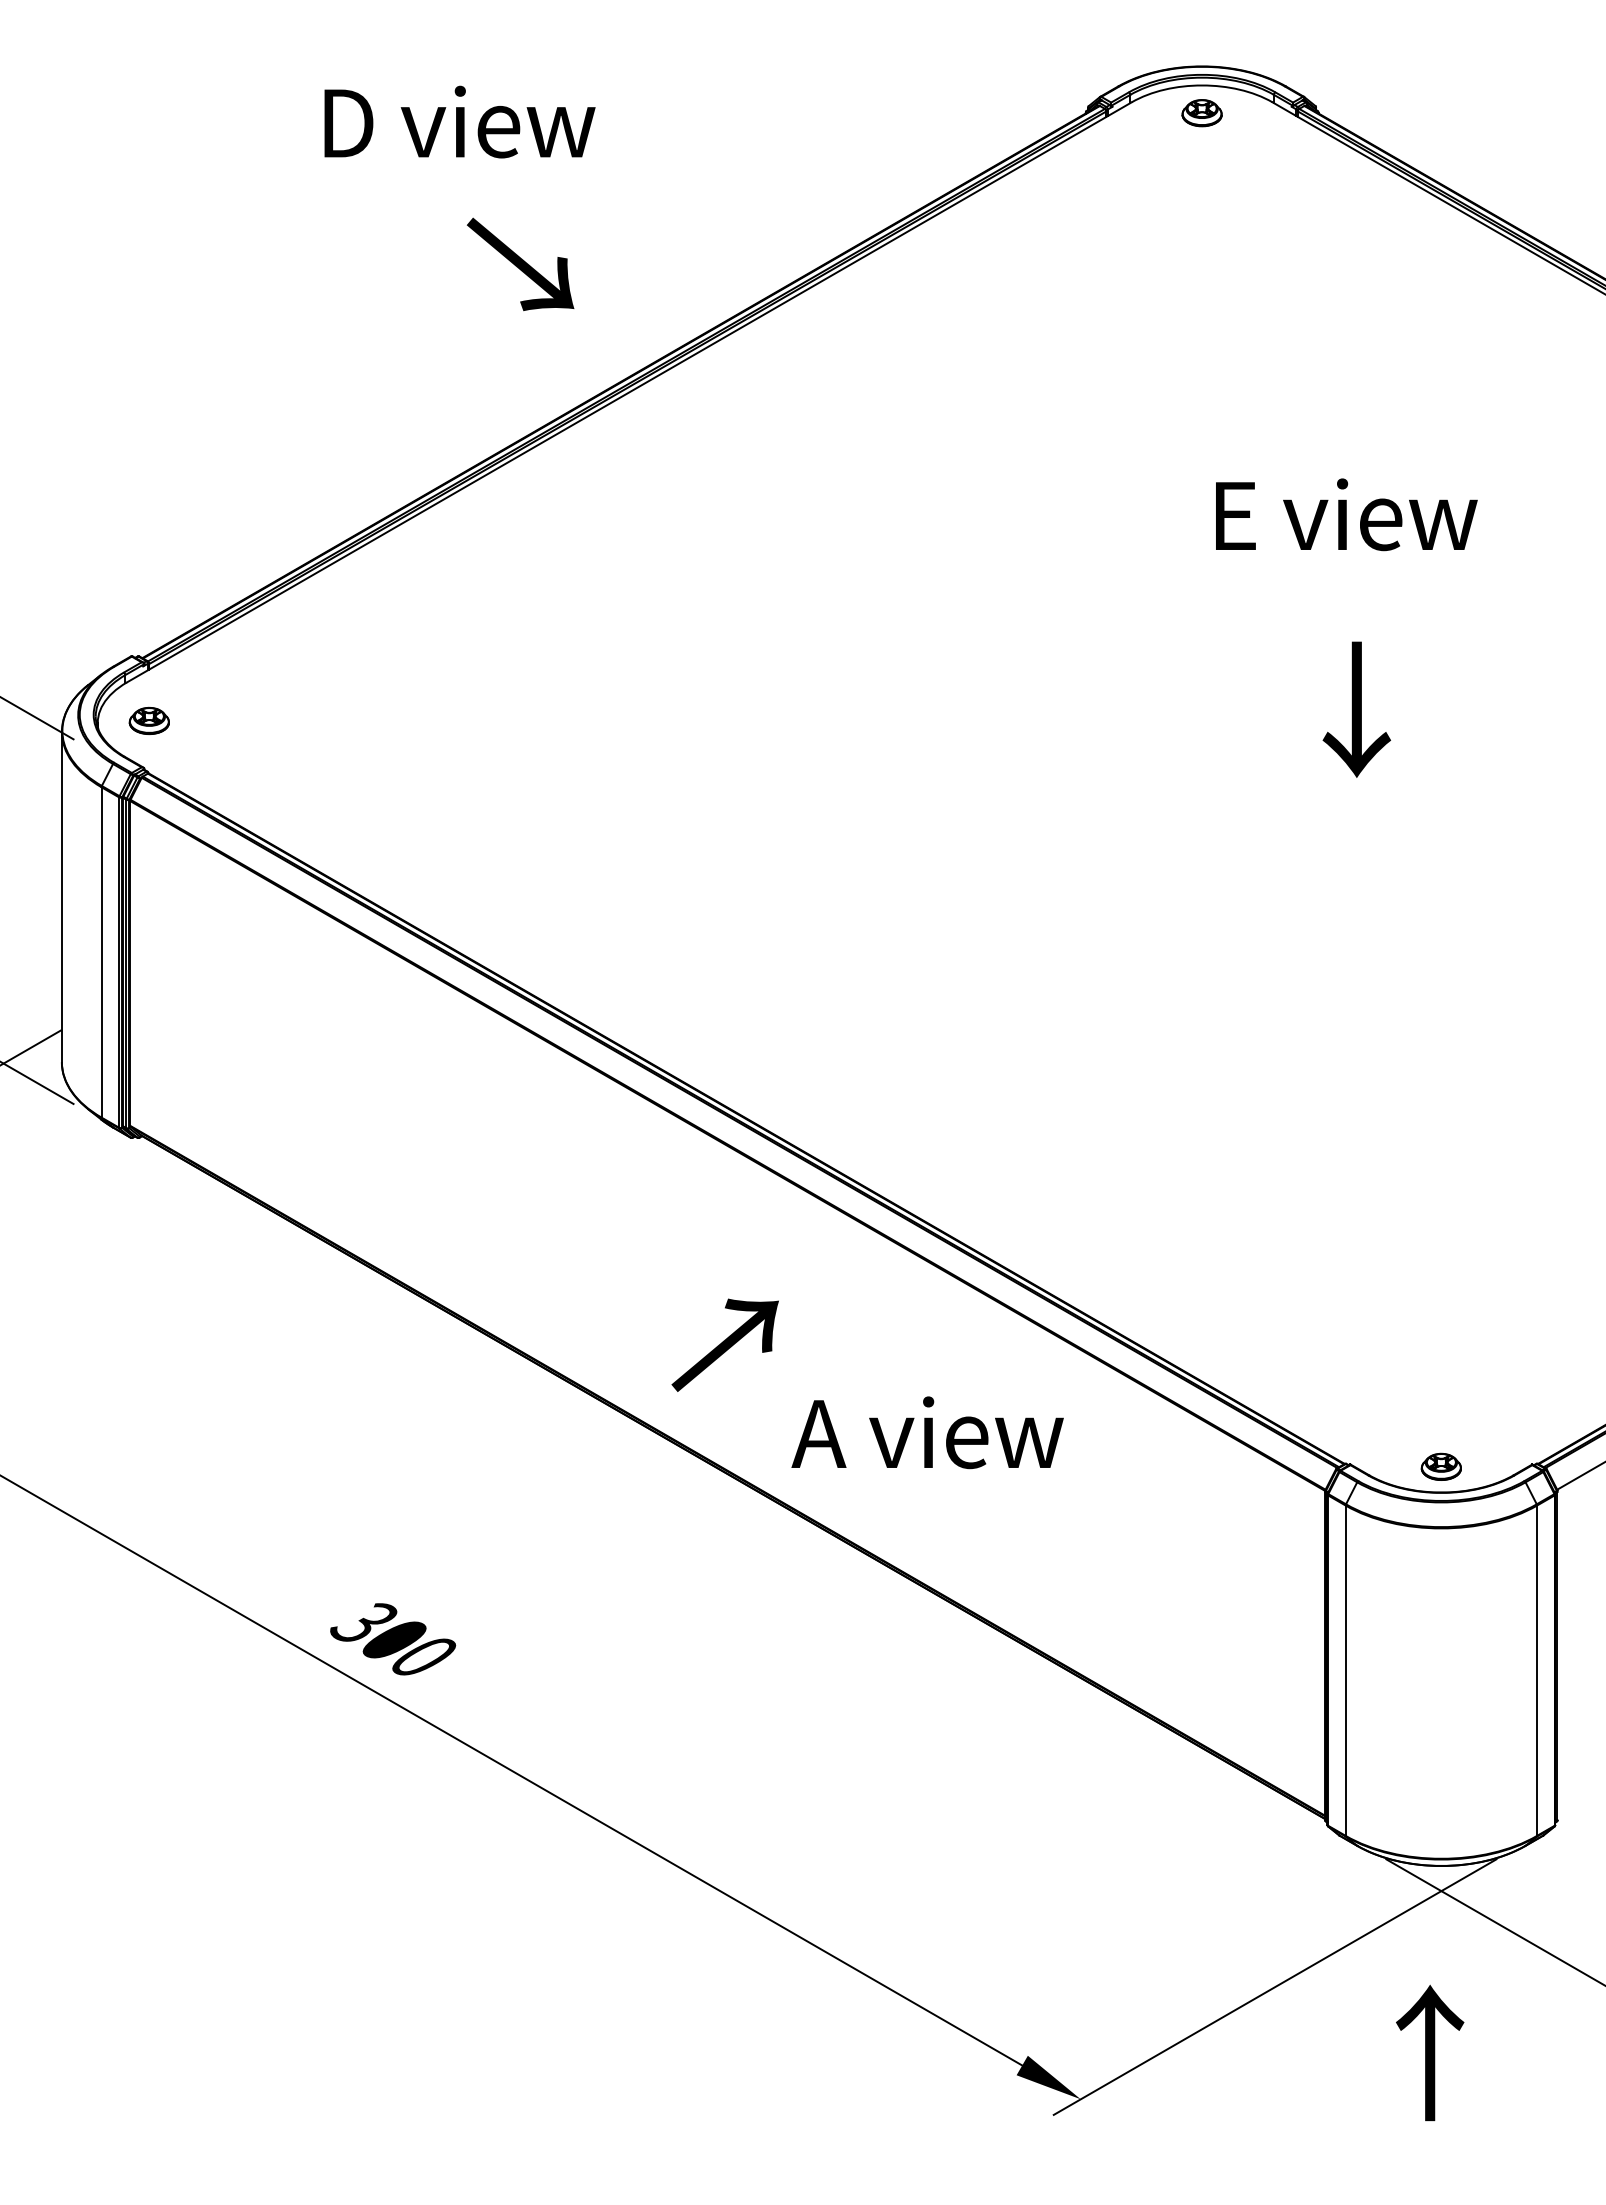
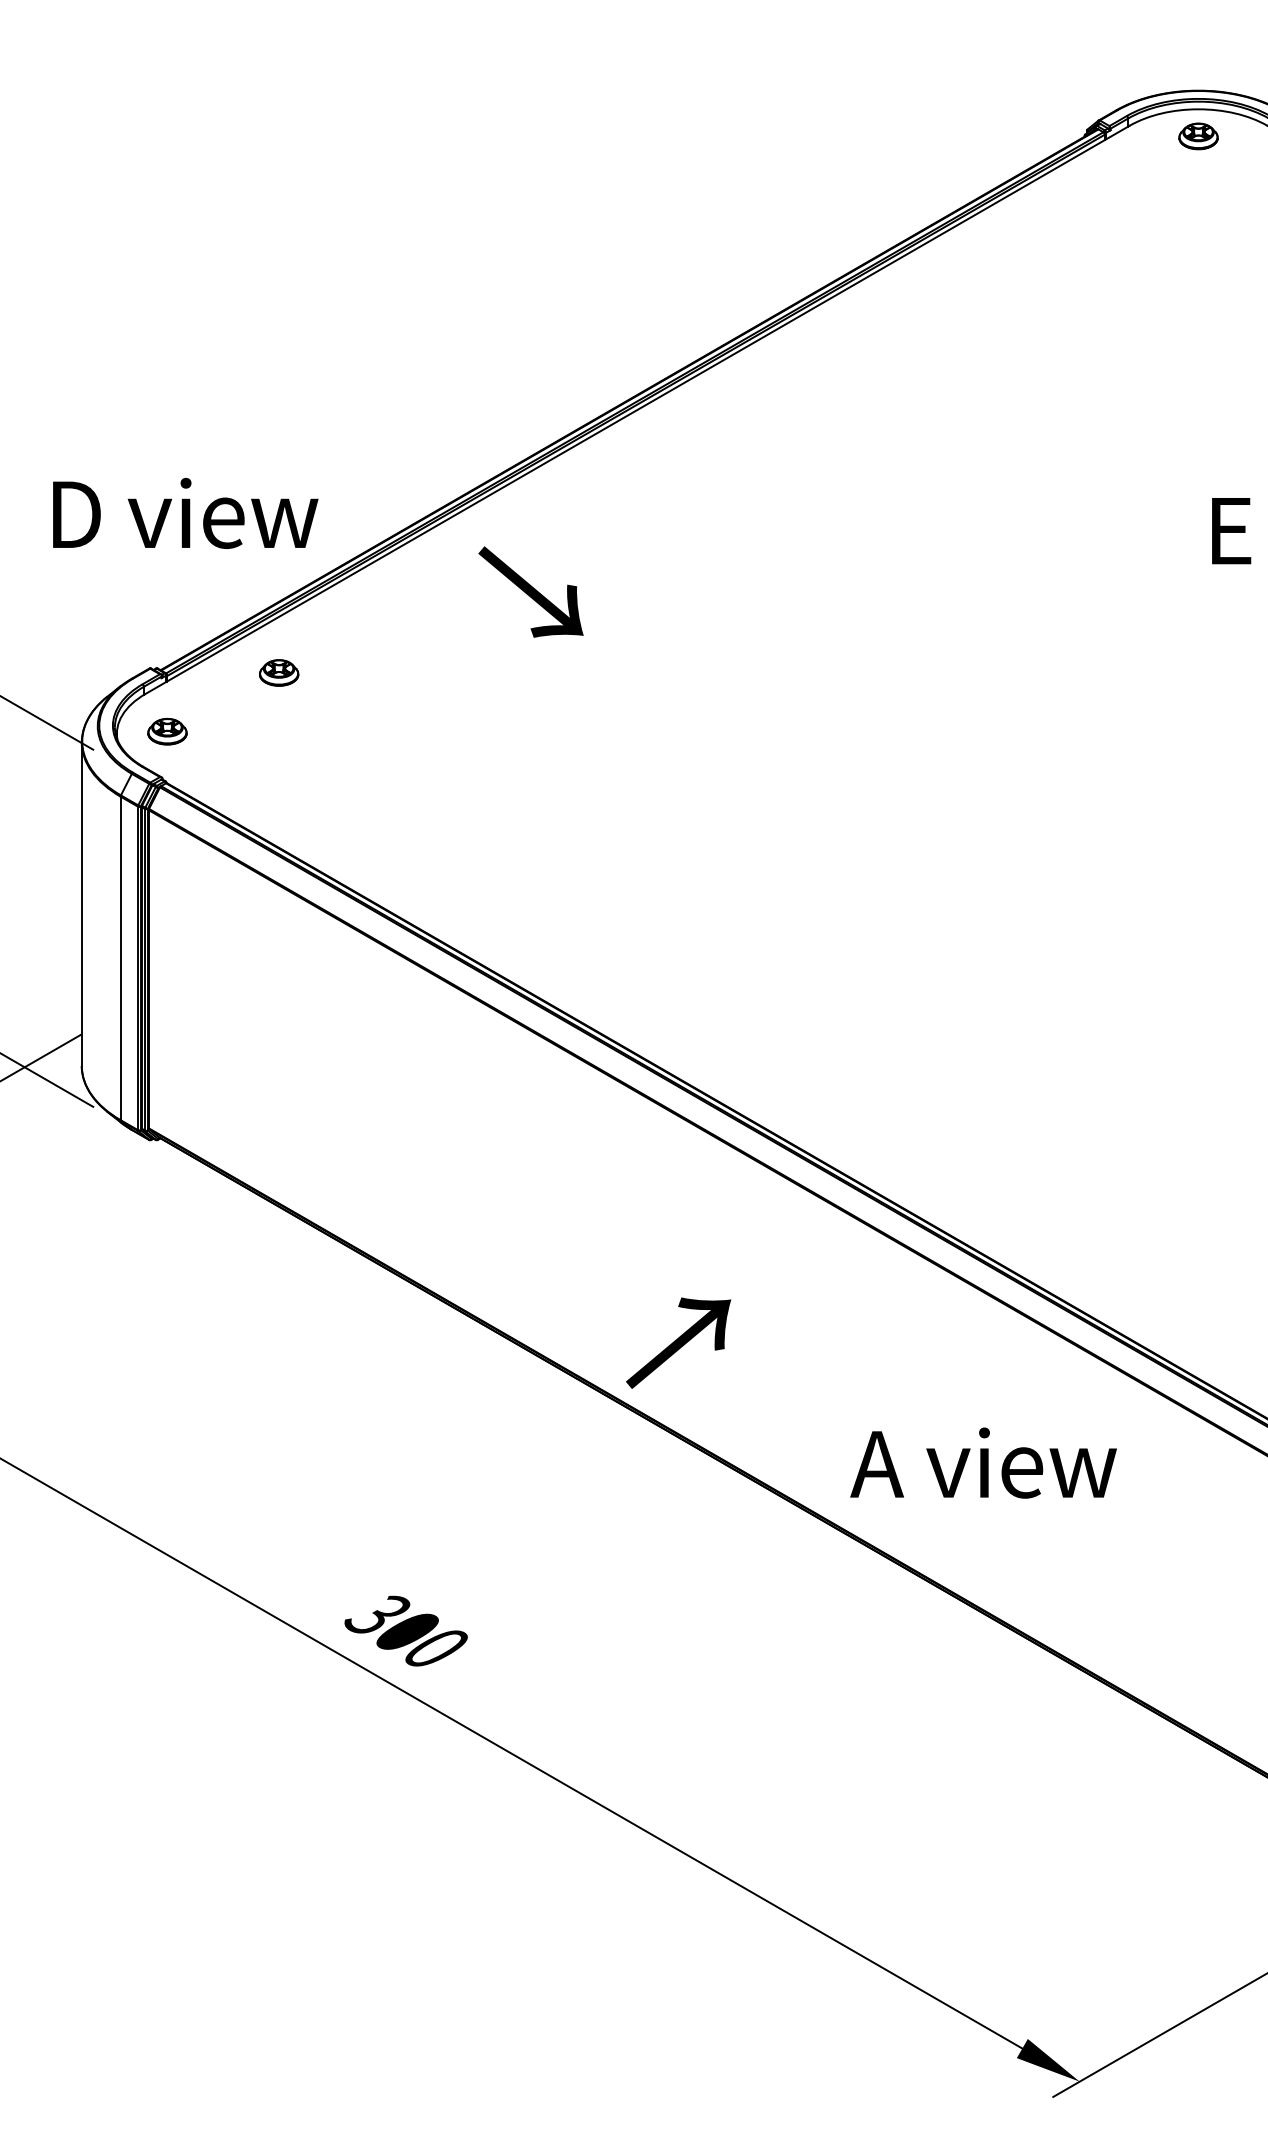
text: (459, 121) -> (185, 512), moved
text: (520, 263) -> (530, 591), moved
part: (262, 660) -> (278, 672), added
text: (724, 1344) -> (677, 1342), moved
text: (927, 1432) -> (983, 1462), moved

